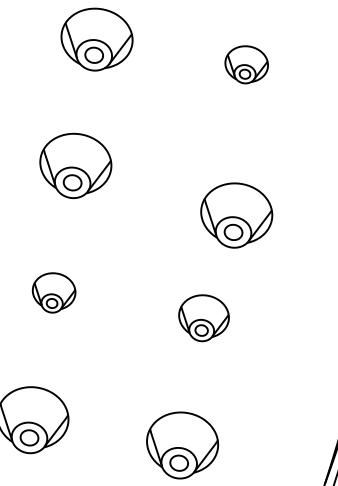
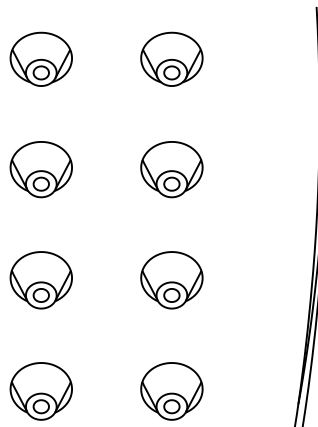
part: (246, 64) -> (171, 58), size x1.67
part: (235, 215) -> (171, 169), moved
part: (53, 293) -> (40, 280), size x1.67
part: (203, 318) -> (171, 280), size x1.43

